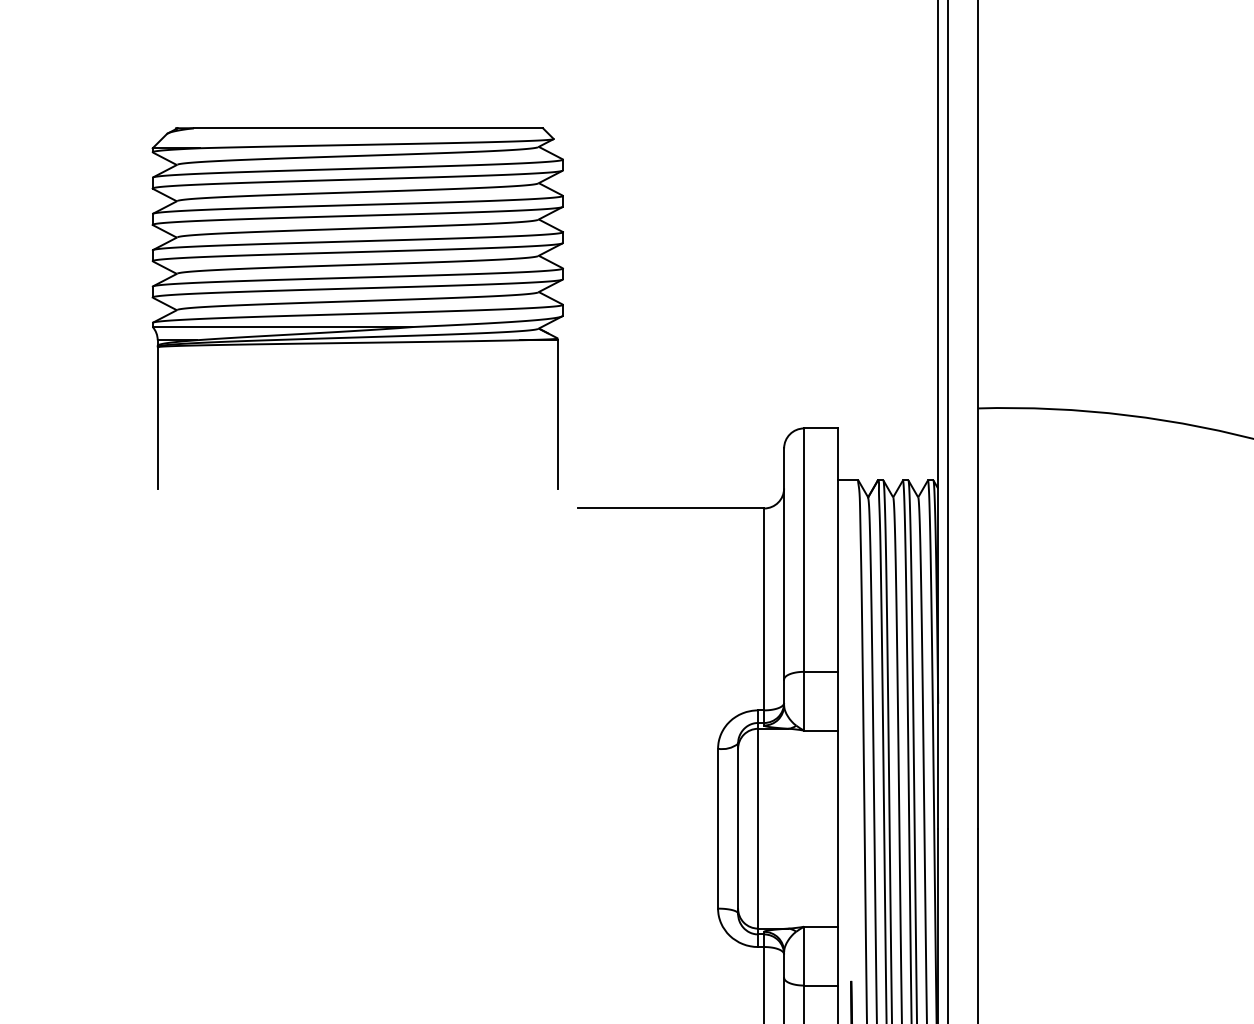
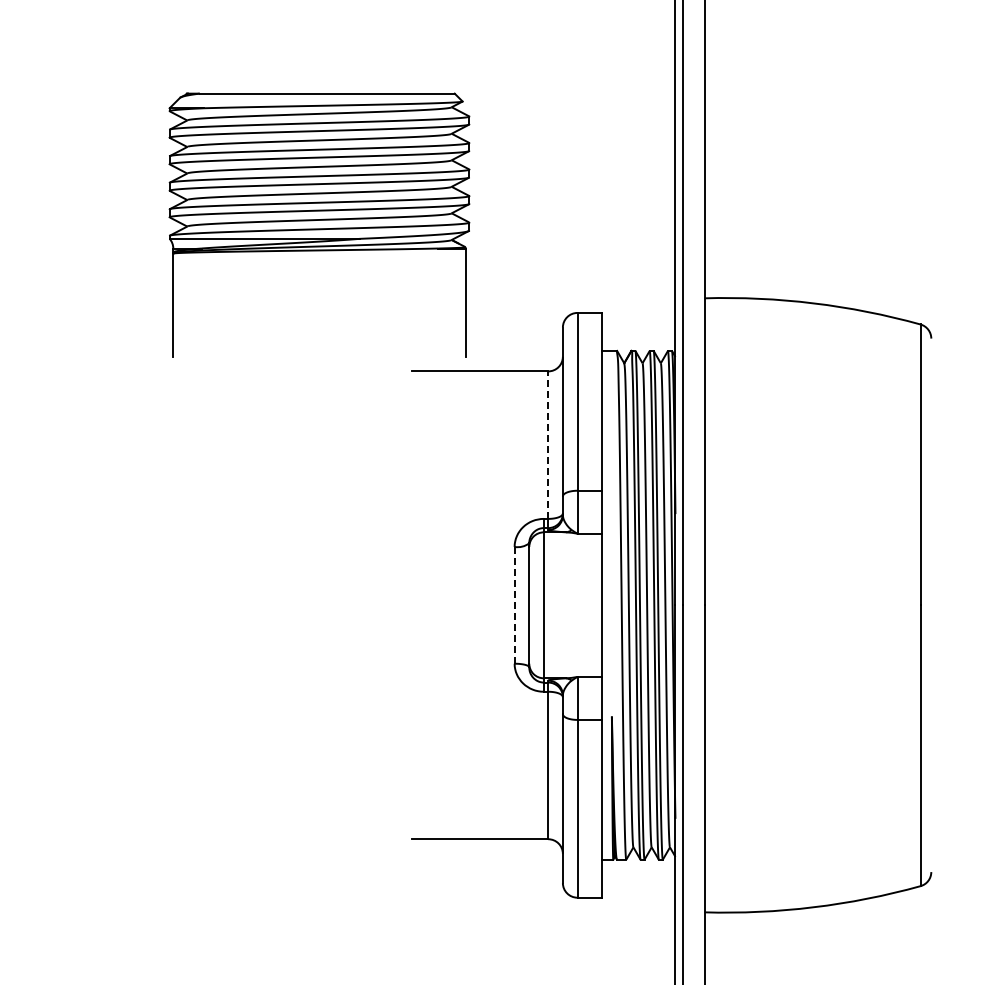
part: (357, 307) -> (319, 224), moved
line: (764, 609) -> (548, 445), solid -> dashed
line: (717, 827) -> (514, 604), solid -> dashed

